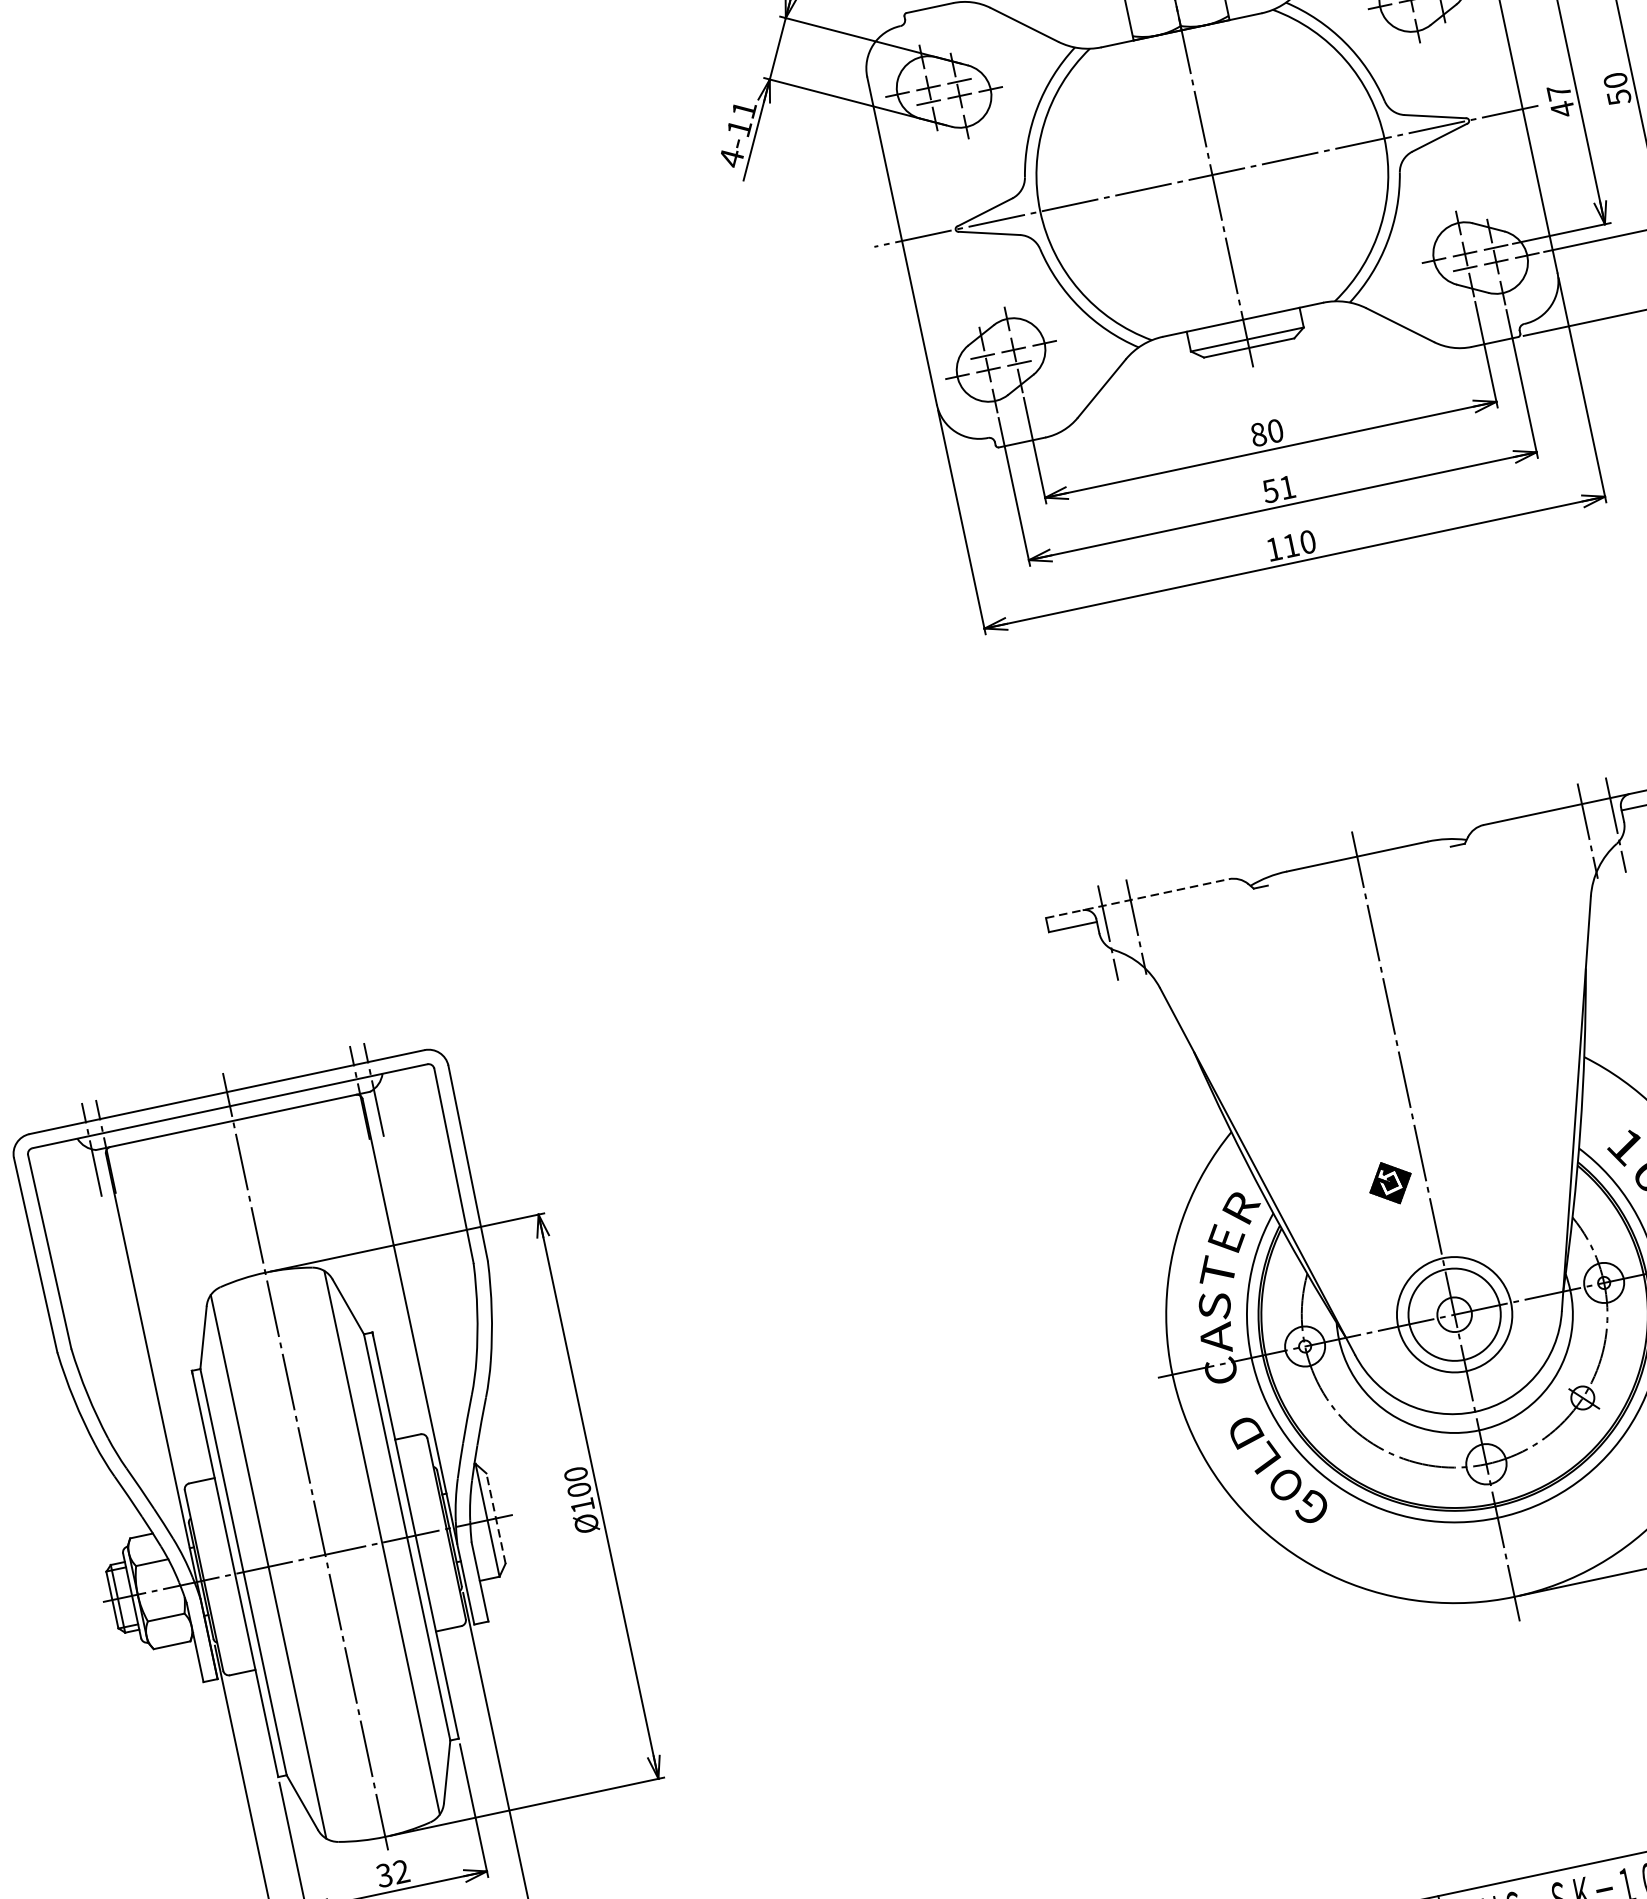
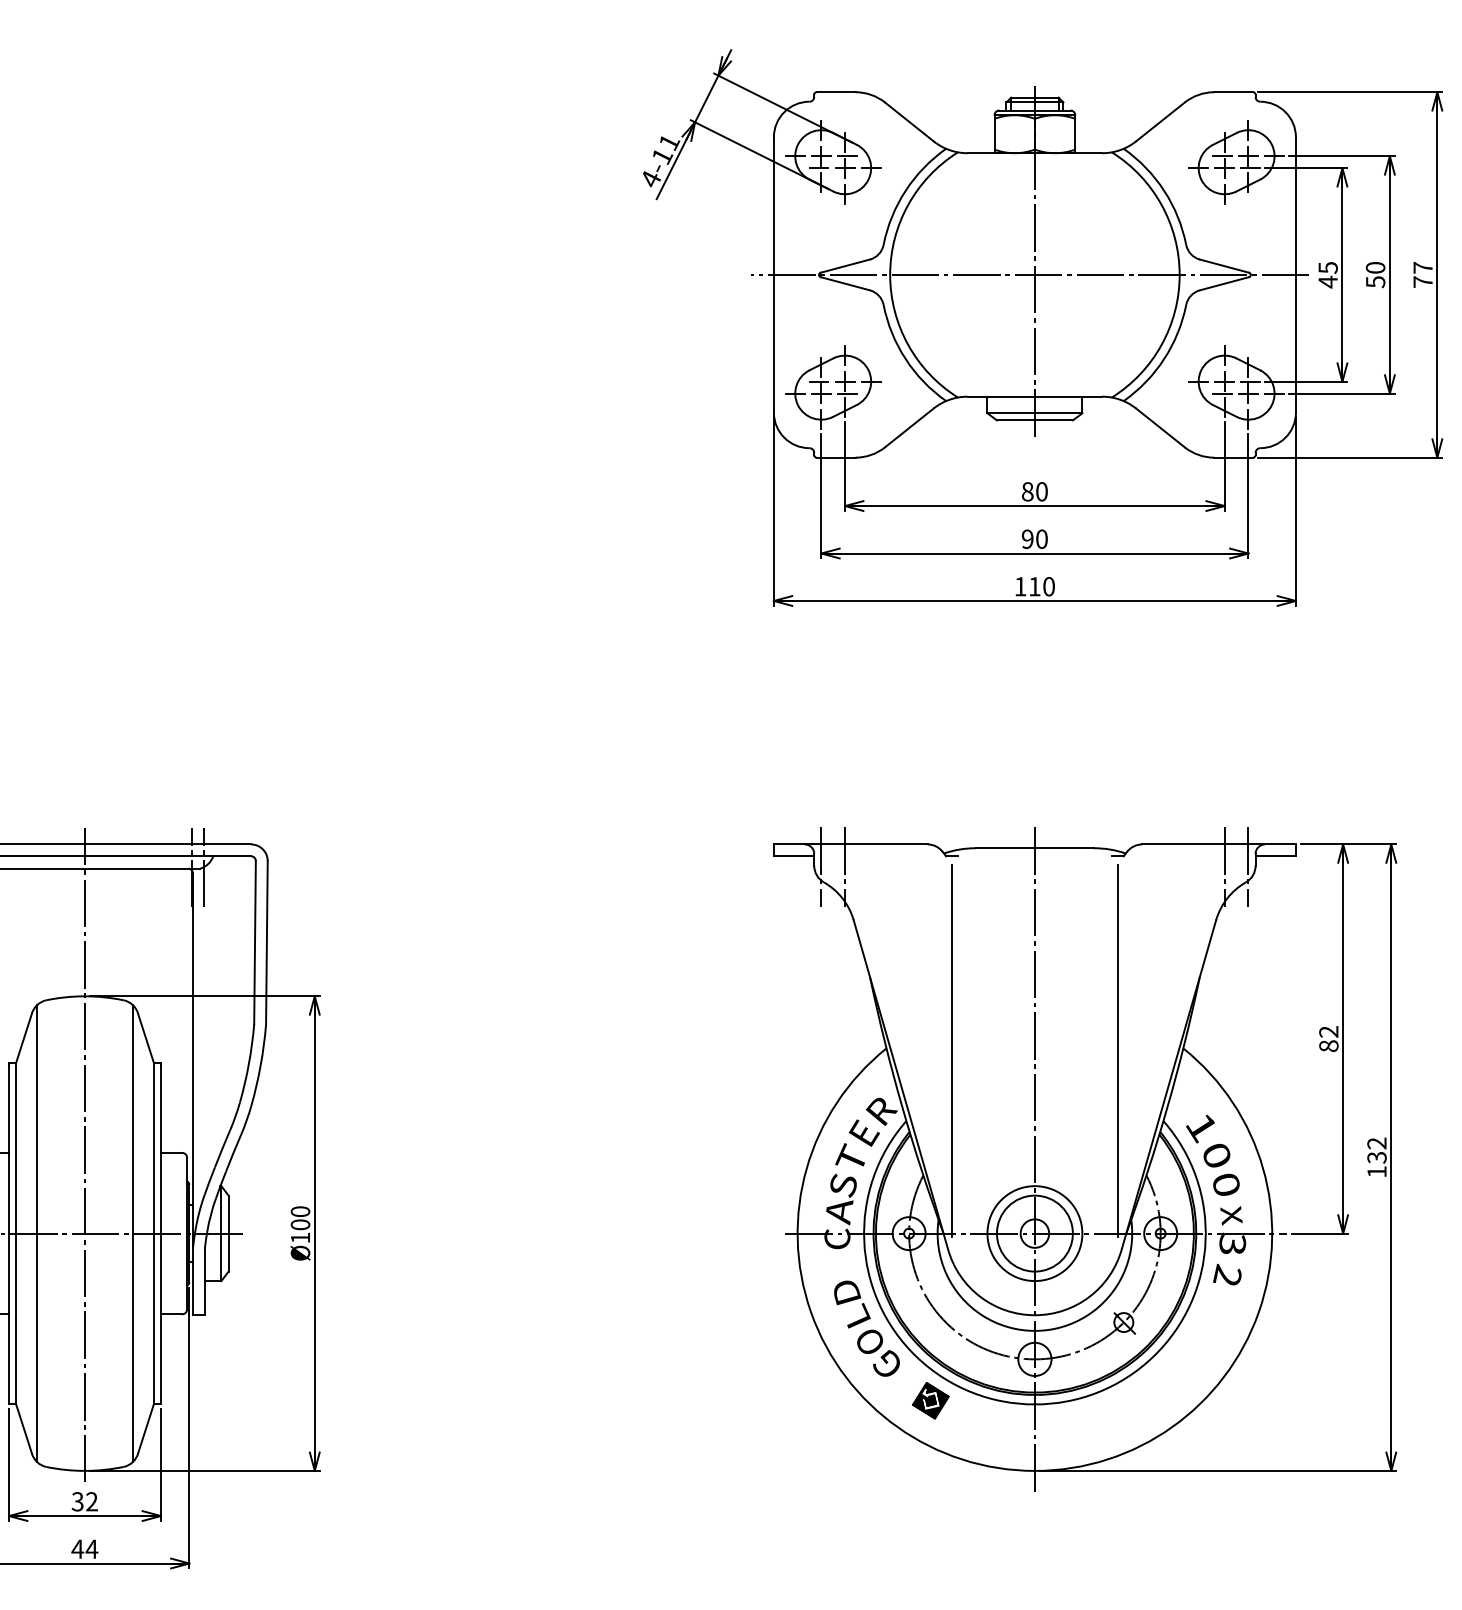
text: (1558, 92) -> (1327, 267), 47 -> 45
text: (1278, 488) -> (1034, 538), 51 -> 90
line: (1137, 898) -> (850, 844), dashed -> solid
line: (1506, 1077) -> (1117, 1051), added
line: (1310, 1119) -> (952, 1051), added
part: (1390, 1182) -> (930, 1400), moved
line: (495, 1518) -> (228, 1233), dashed -> solid

